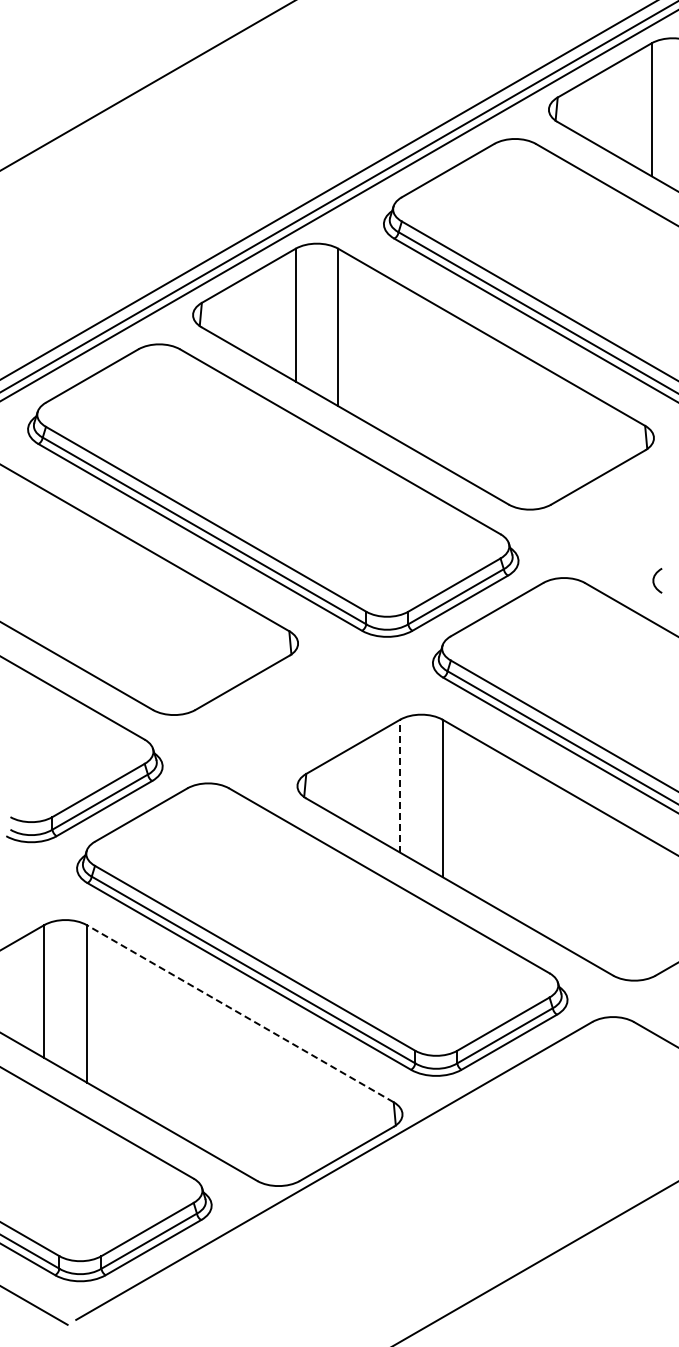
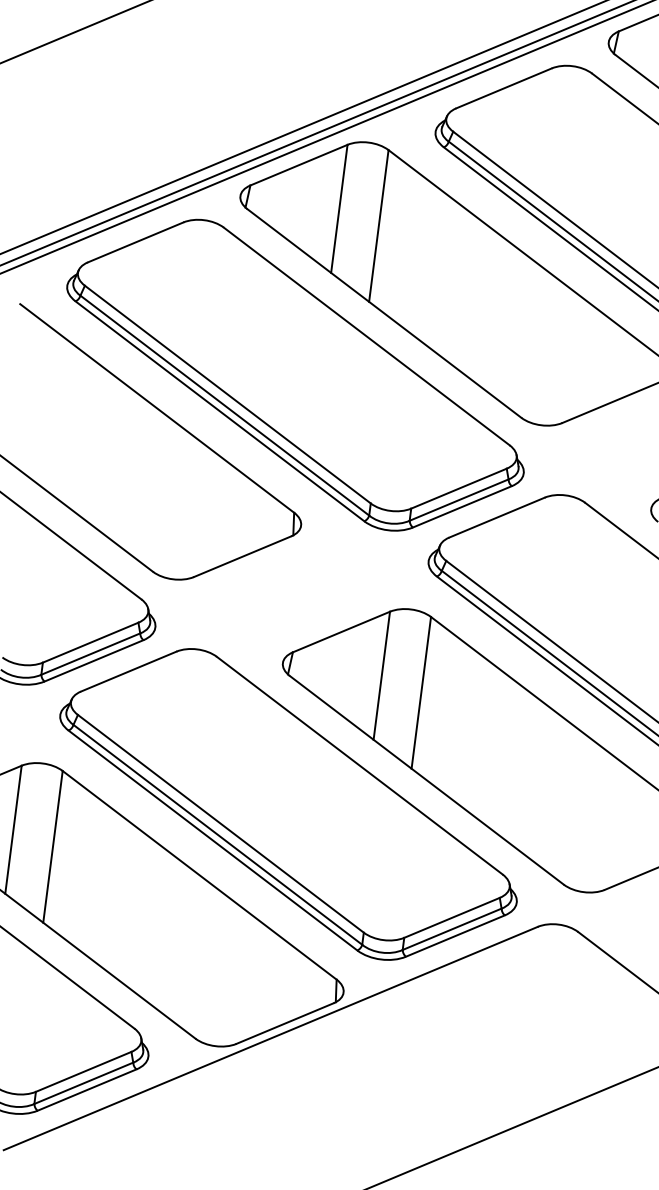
line: (400, 785) -> (382, 675), dashed -> solid
line: (239, 1013) -> (198, 875), dashed -> solid

